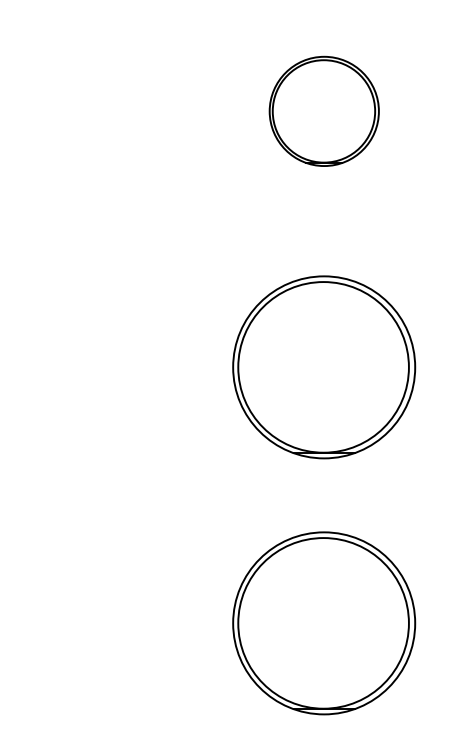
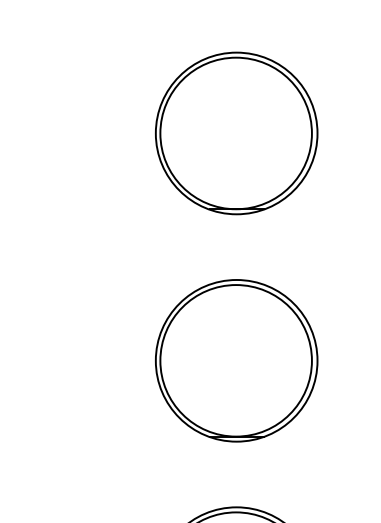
part: (324, 111) -> (236, 133), size x1.67

